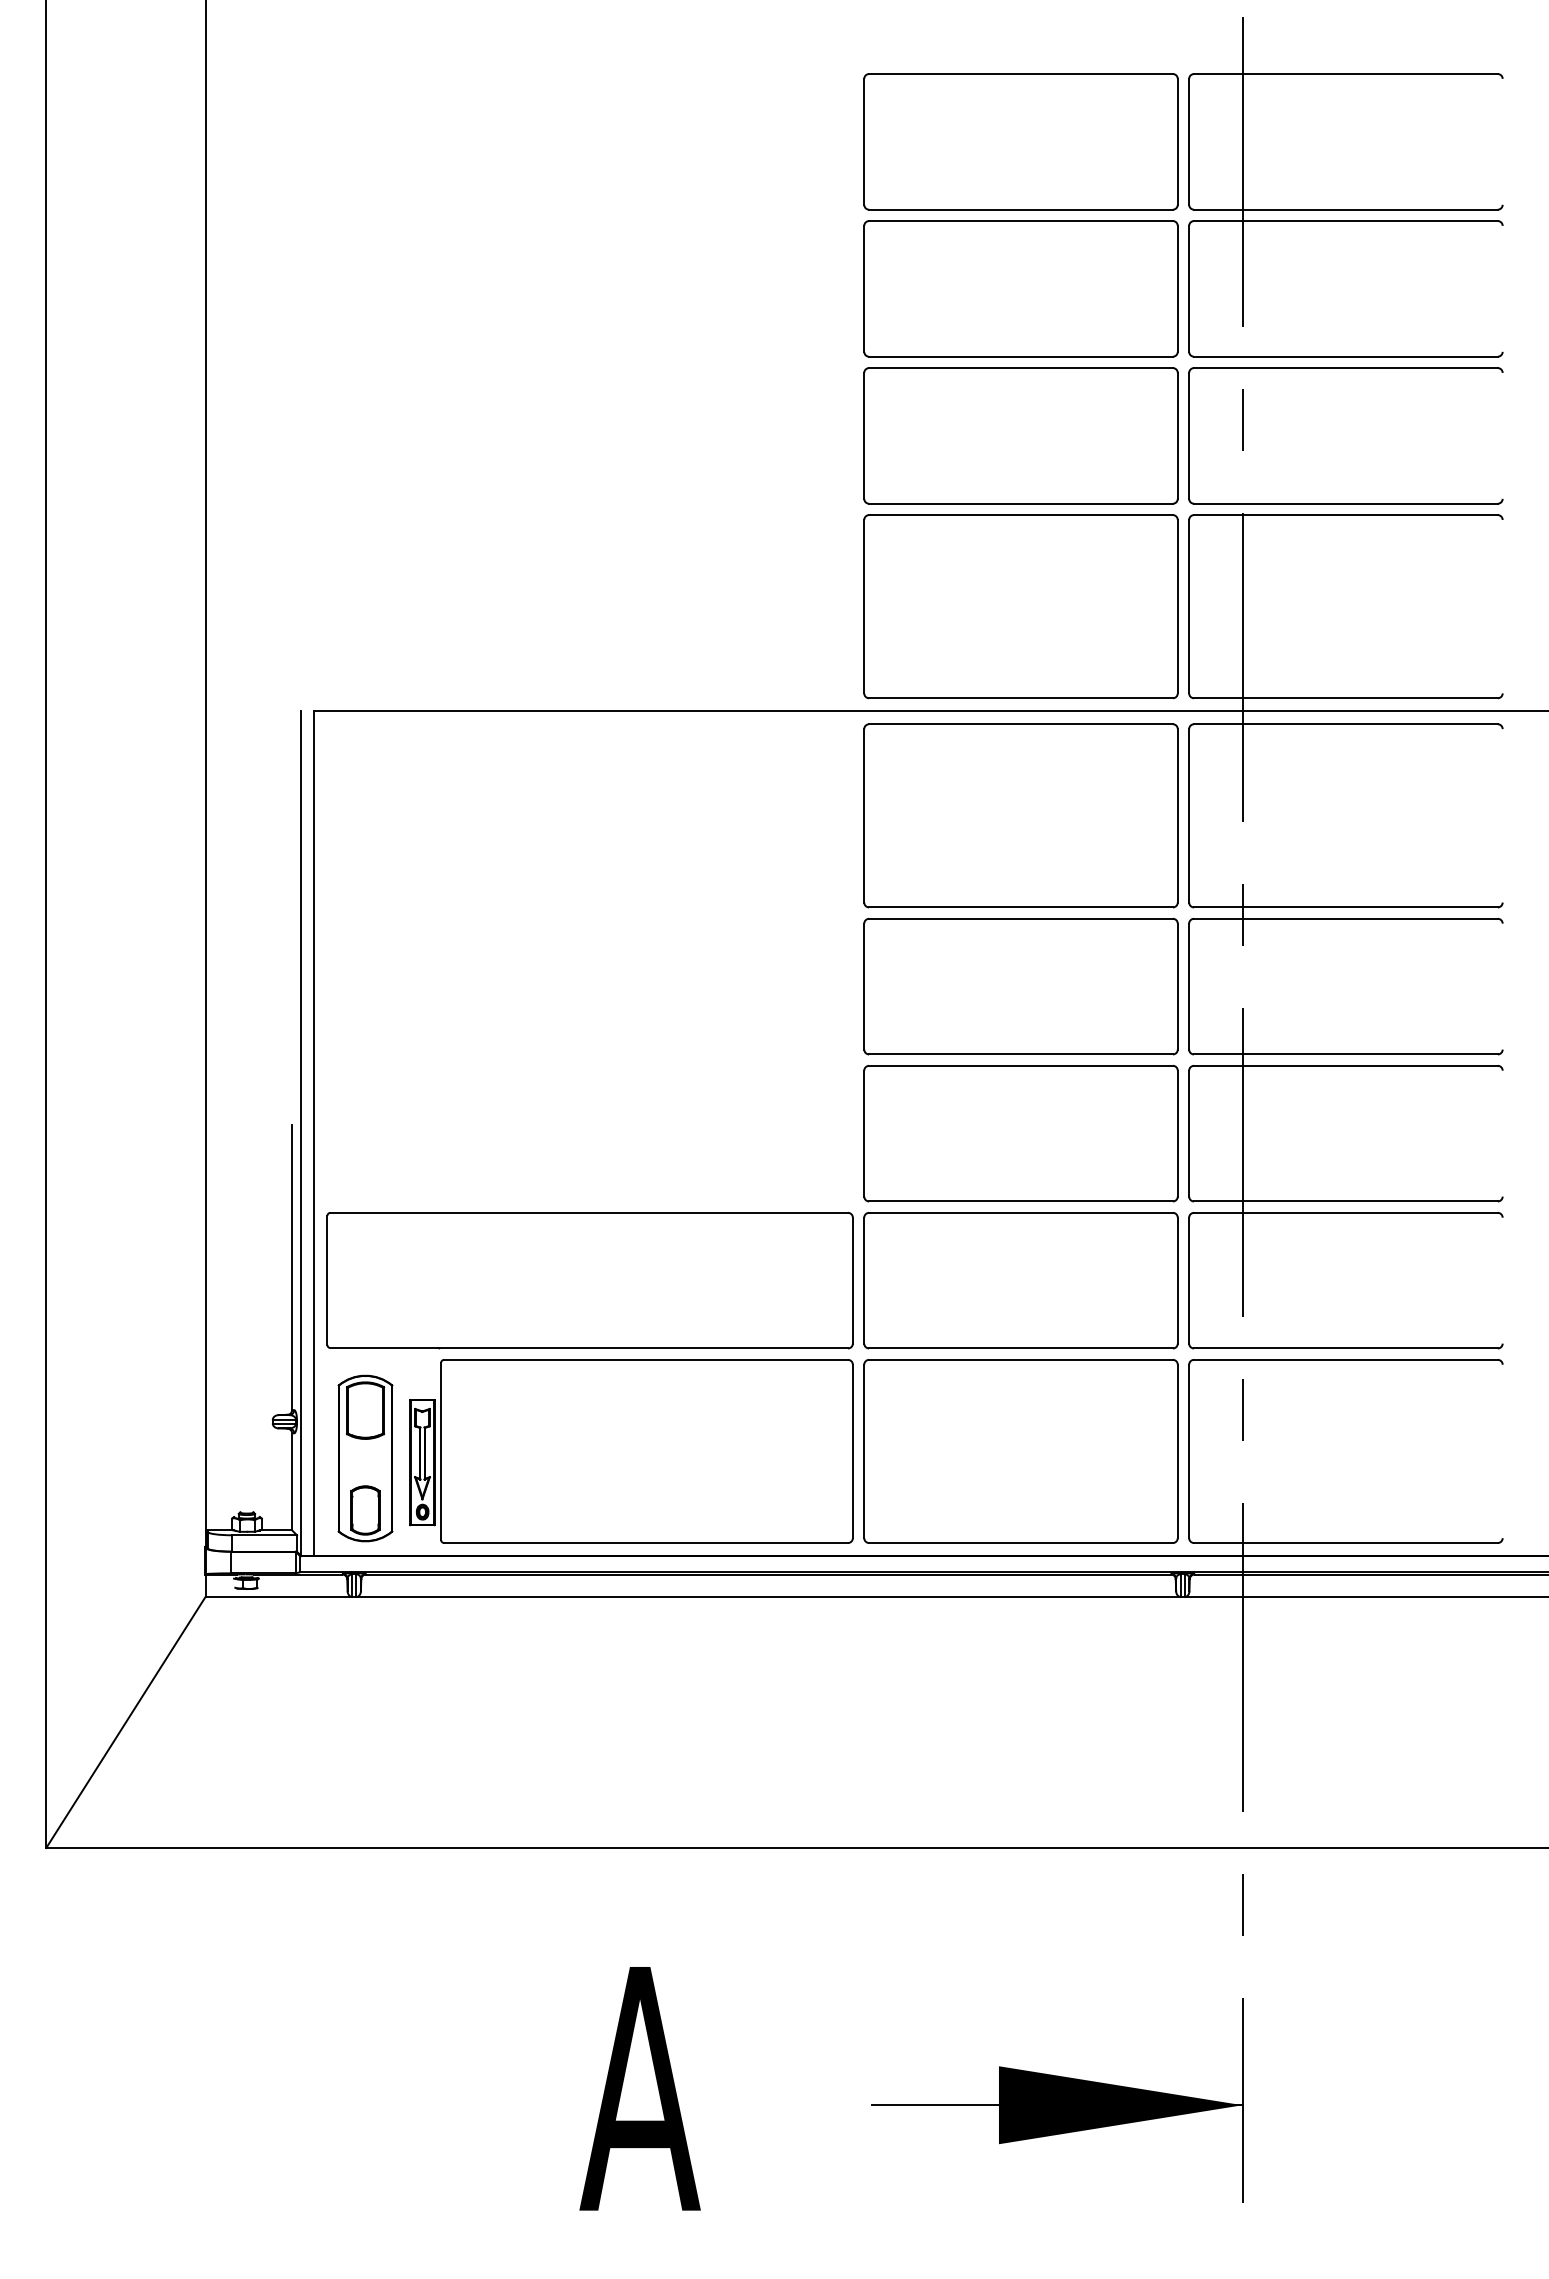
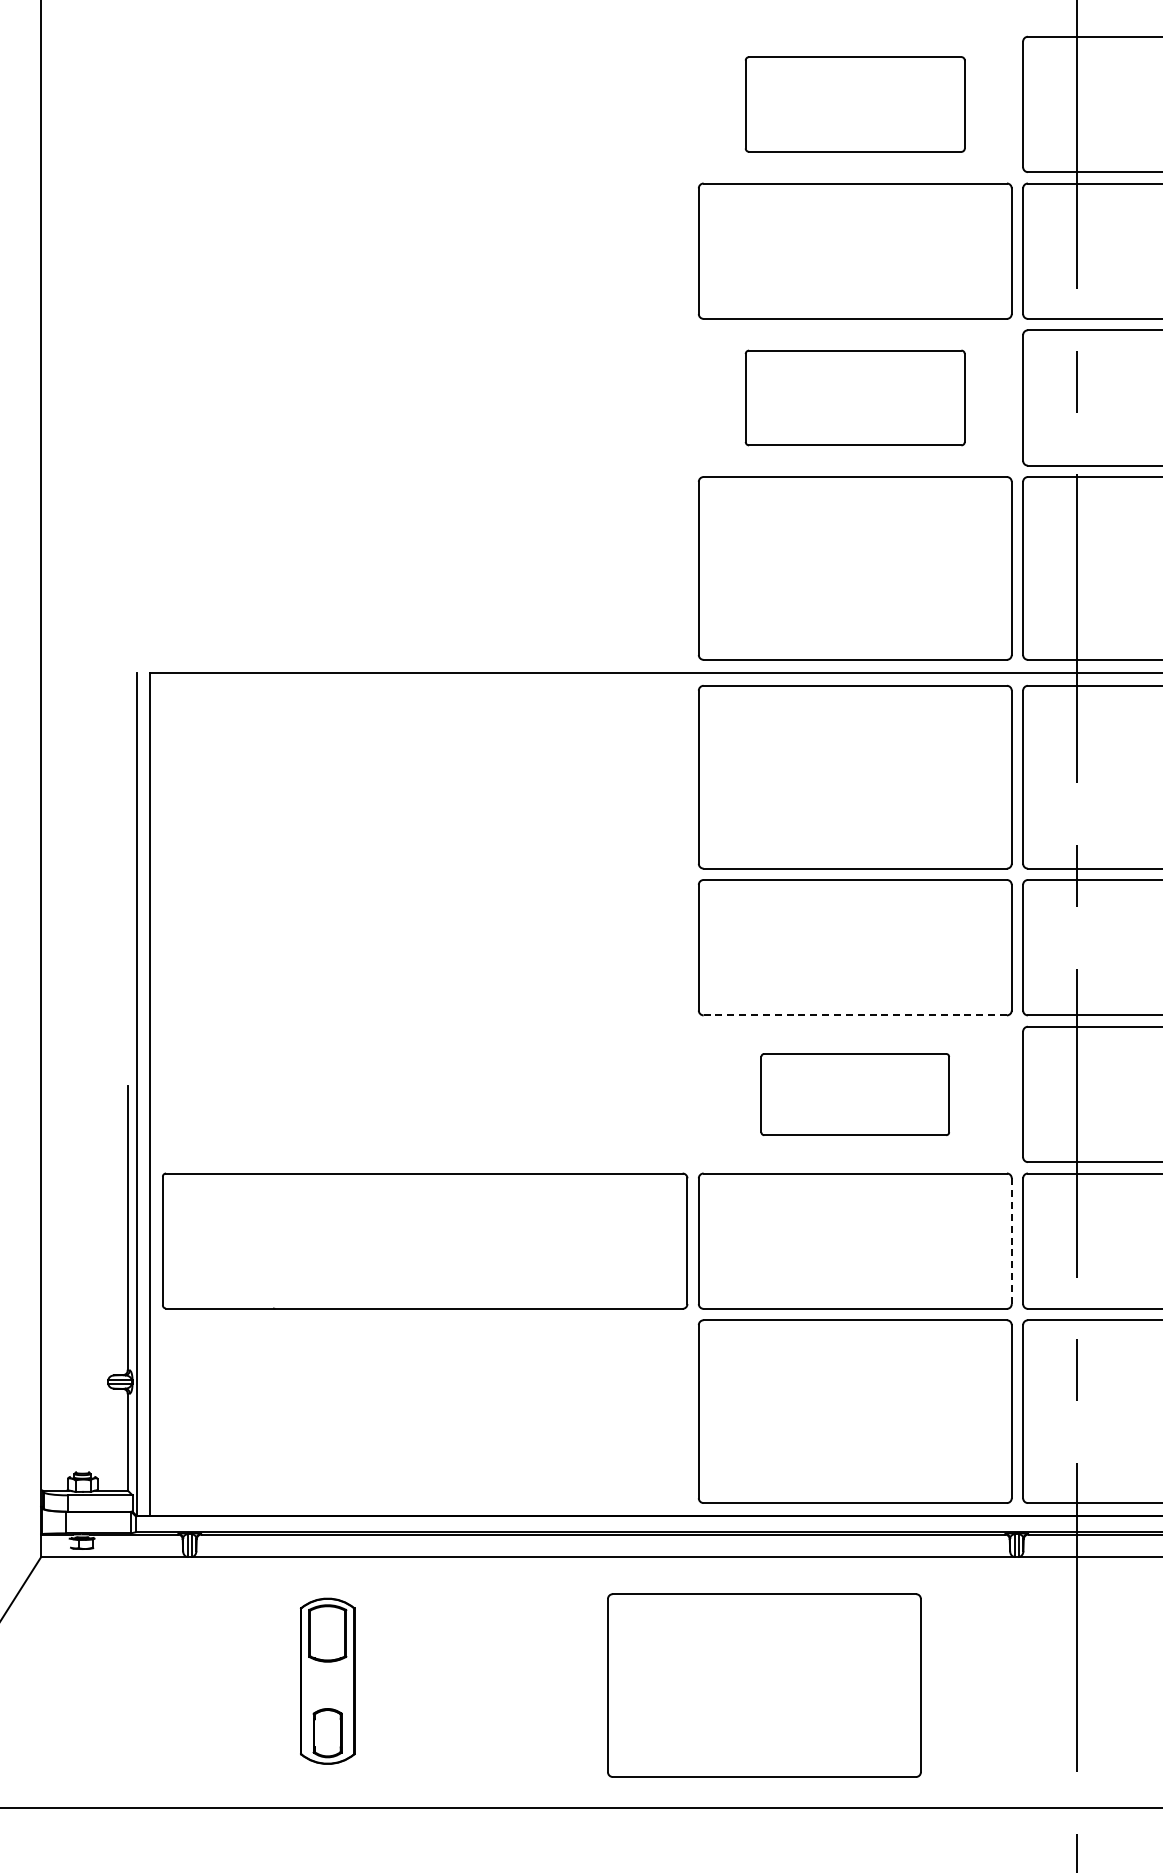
part: (1020, 141) -> (854, 104), size x0.7
part: (1020, 435) -> (854, 397), size x0.7
line: (1021, 1054) -> (855, 1015), solid -> dashed
part: (1020, 1133) -> (854, 1094), size x0.6
line: (1177, 1280) -> (1011, 1241), solid -> dashed
part: (631, 1451) -> (466, 1411), removed
part: (365, 1458) -> (327, 1681), moved
part: (929, 1725) -> (763, 1685), added

